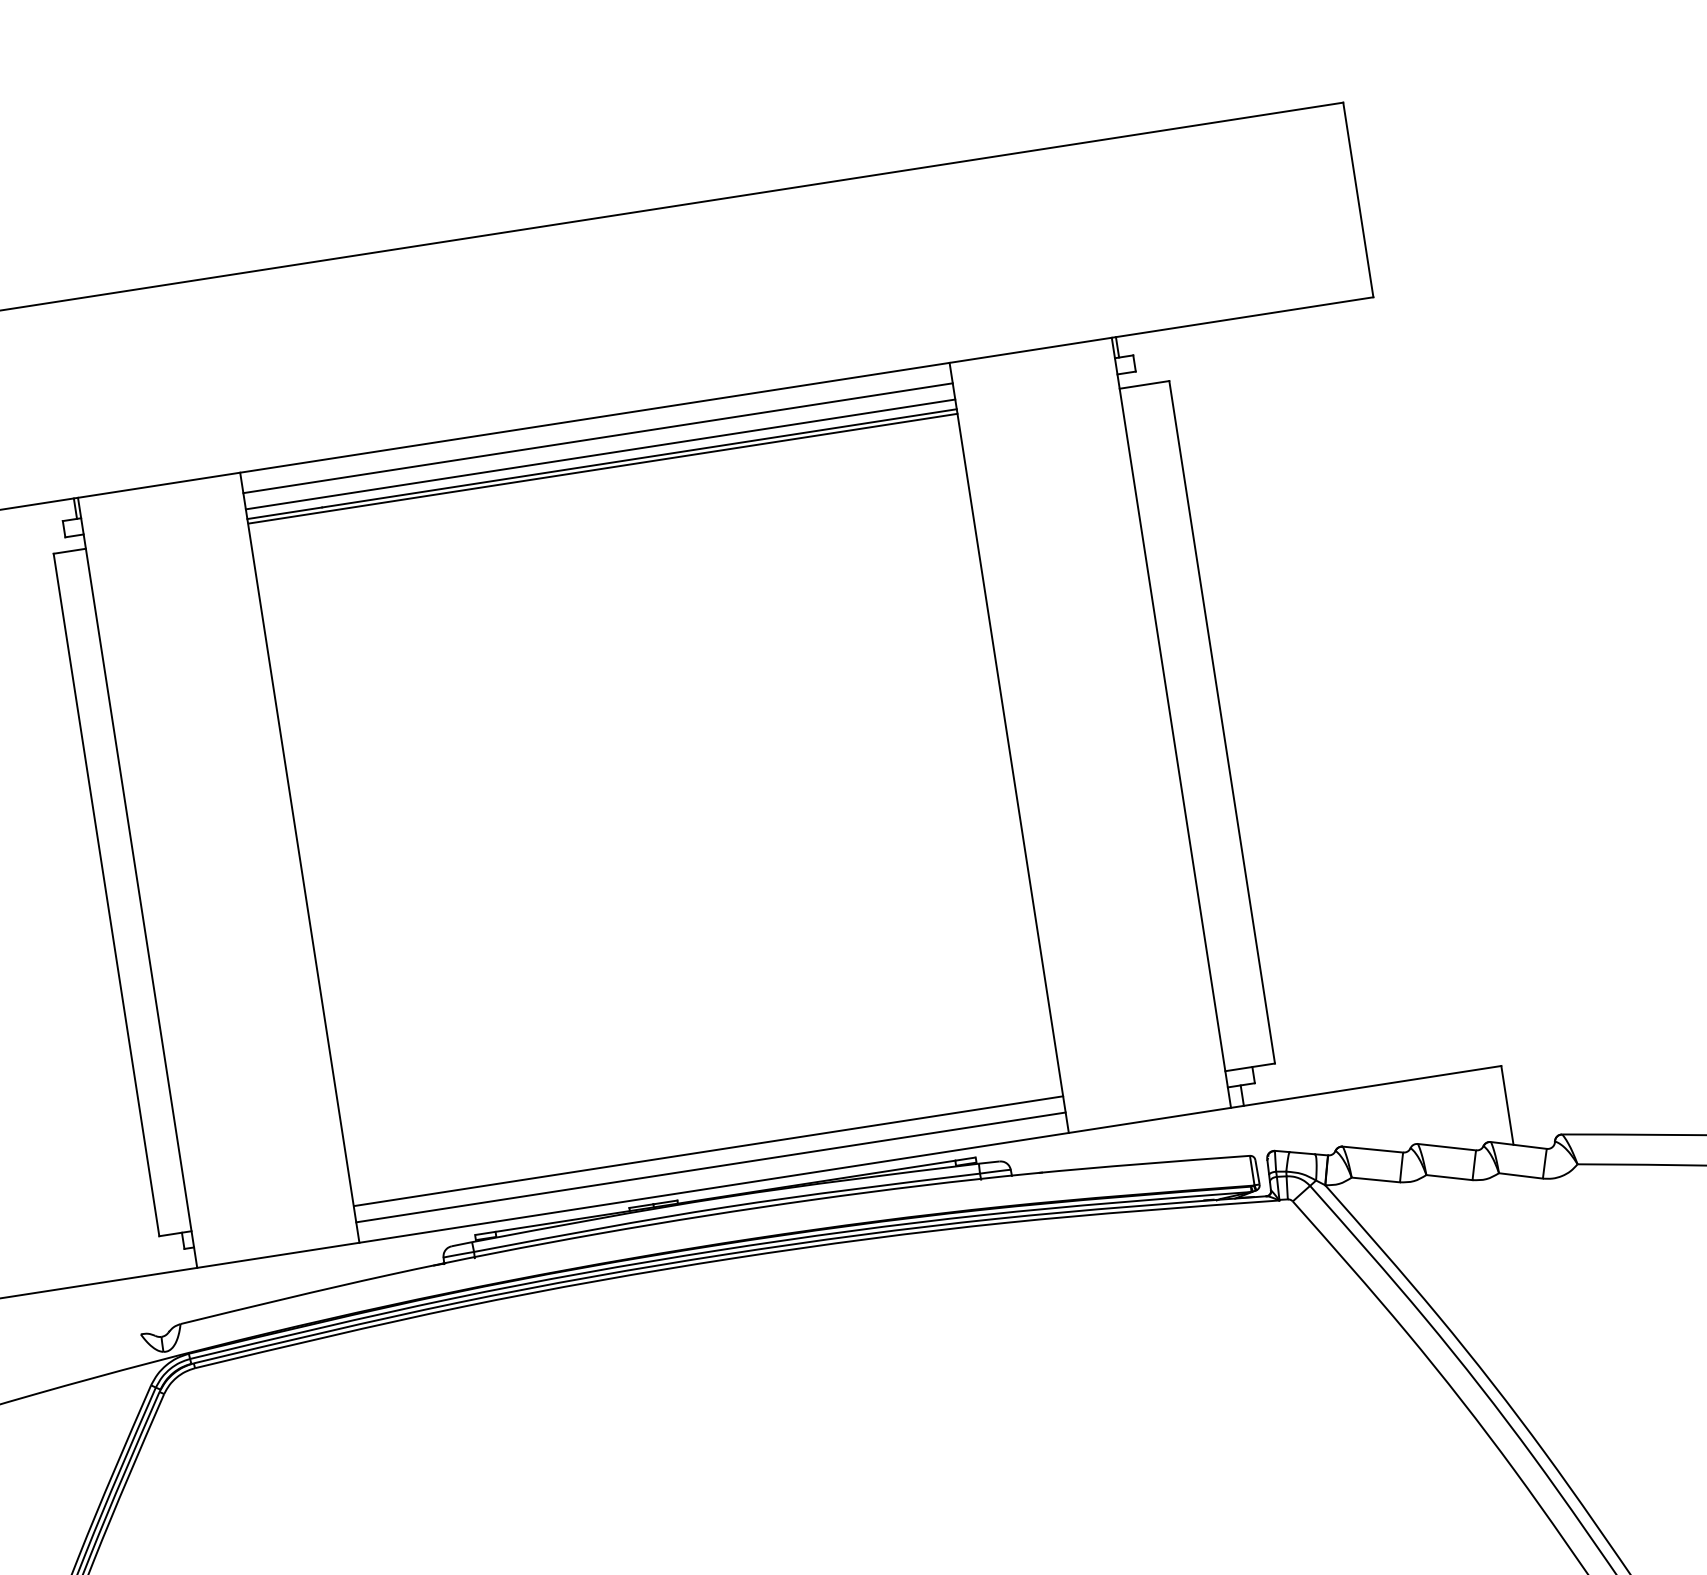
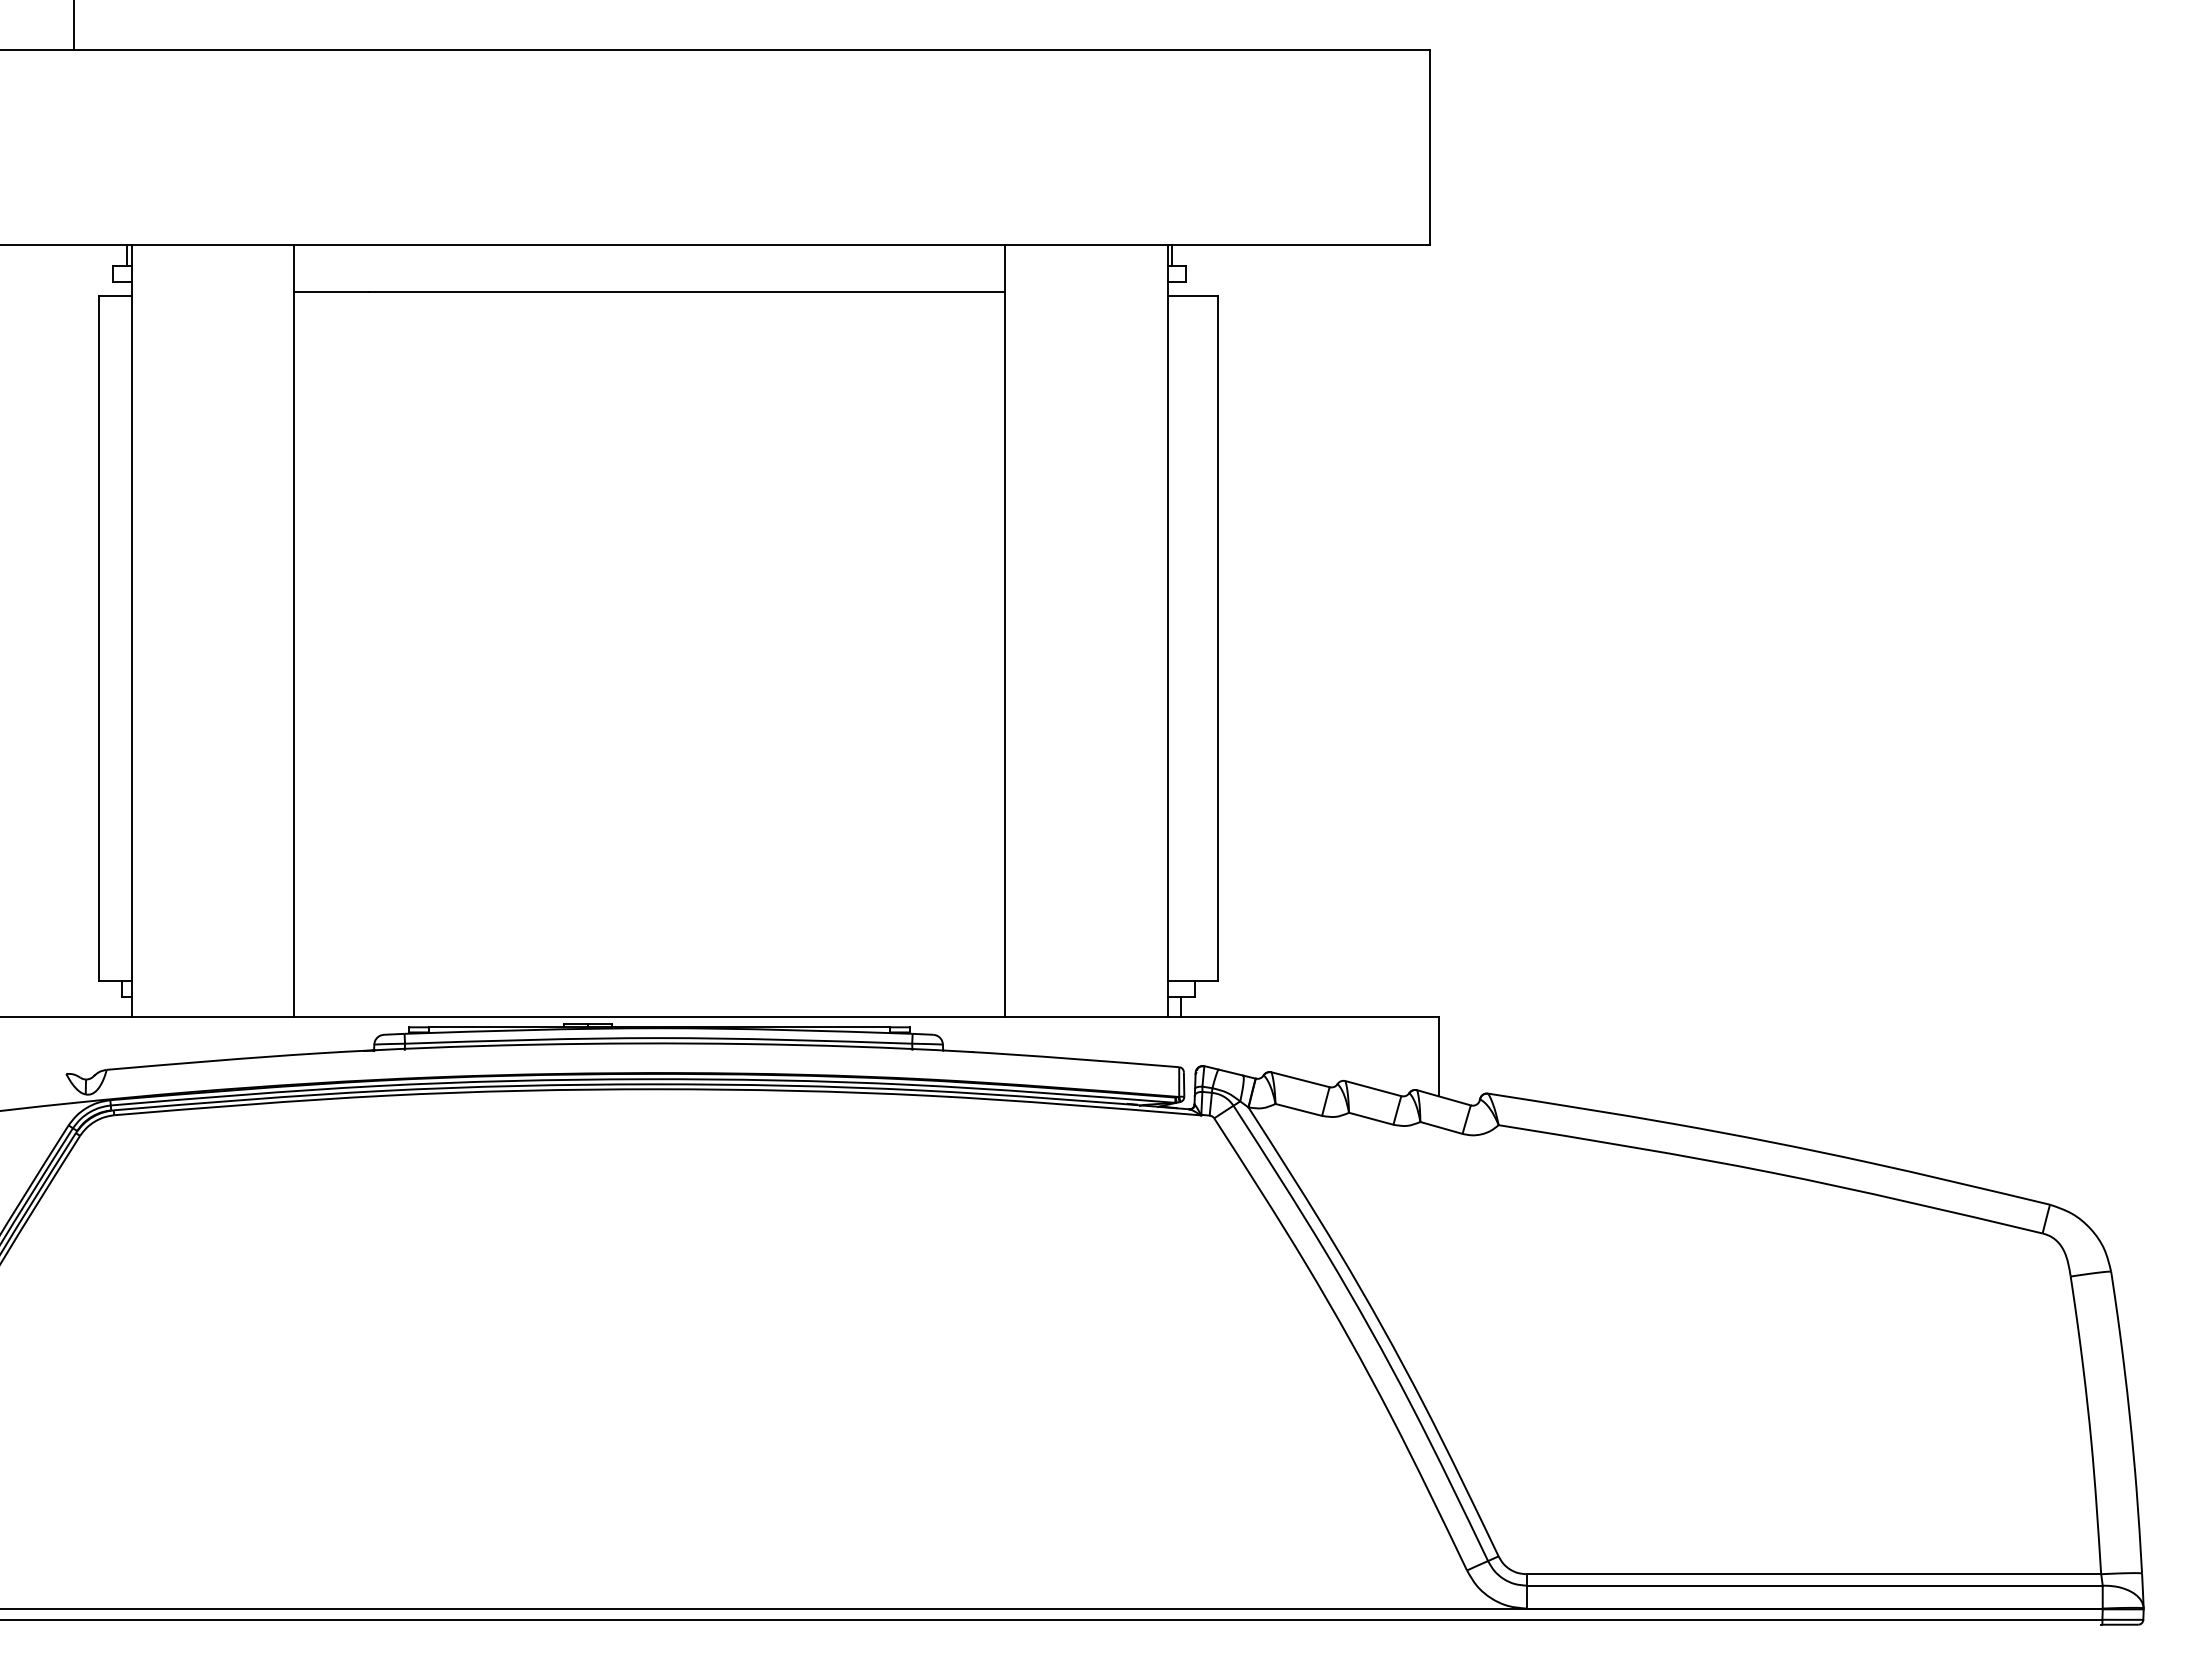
line: (597, 437) -> (649, 265), removed
line: (600, 454) -> (649, 282), removed
line: (602, 468) -> (649, 296), removed
line: (708, 1151) -> (649, 980), removed
line: (710, 1167) -> (649, 996), removed

